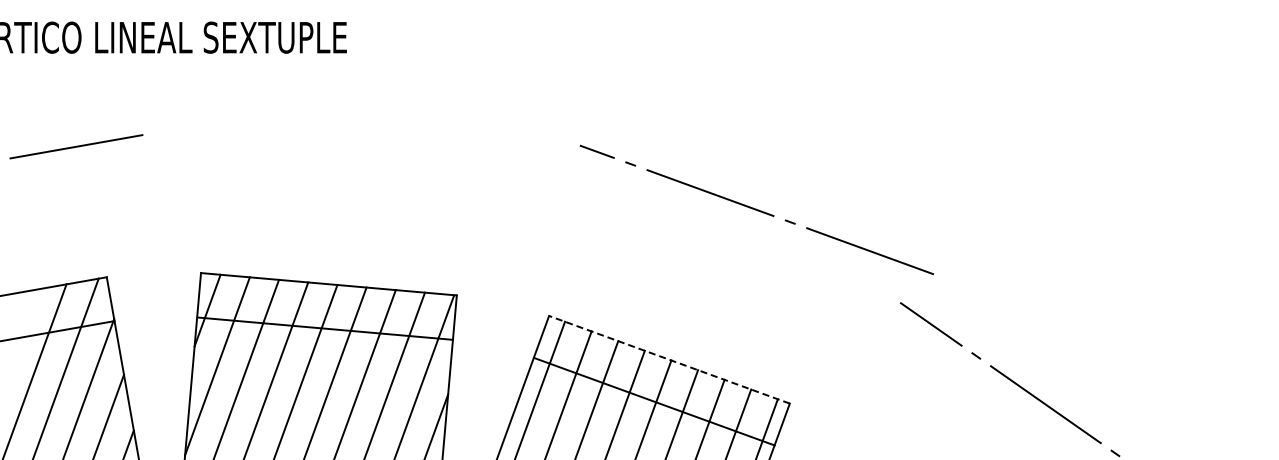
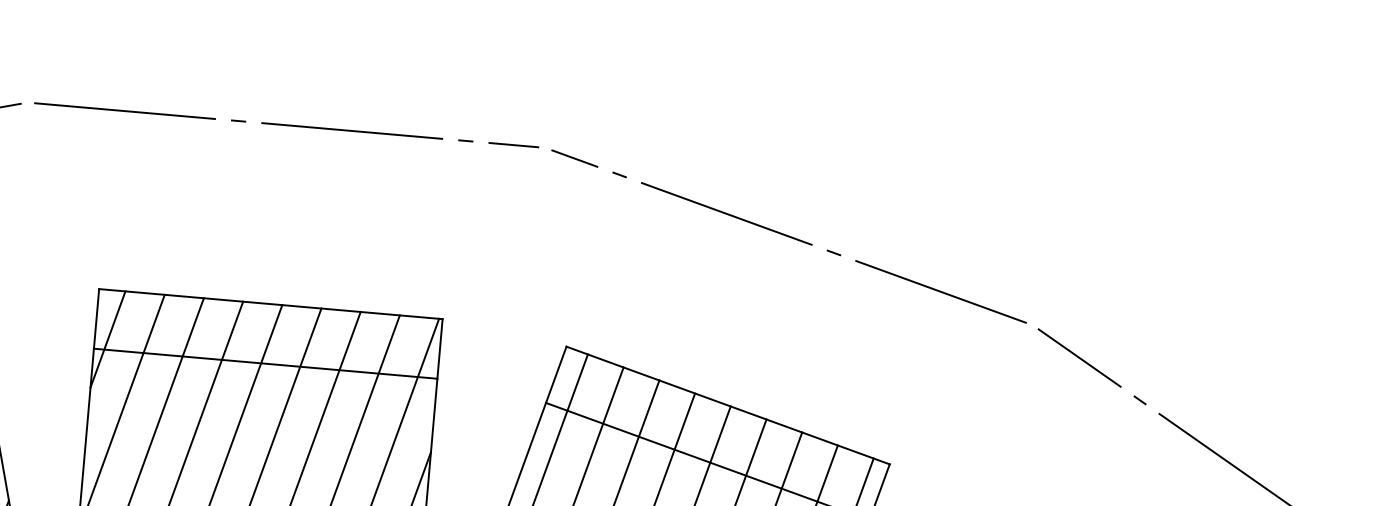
line: (340, 150) -> (286, 124), added
line: (756, 209) -> (788, 235), moved
line: (669, 359) -> (728, 405), dashed -> solid

